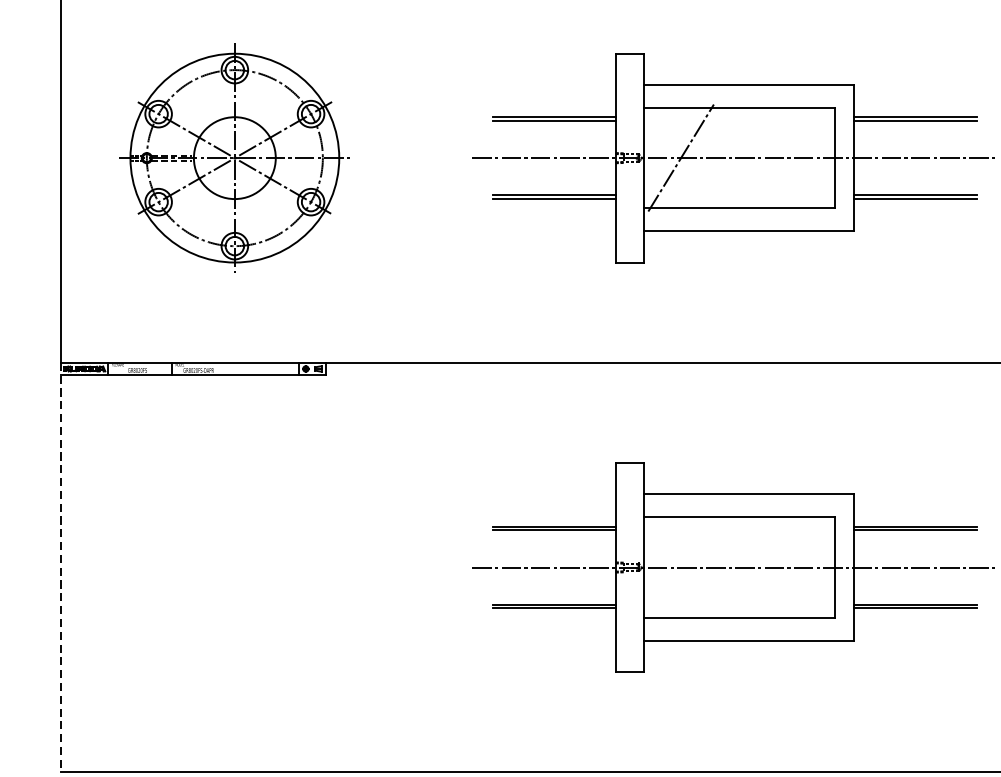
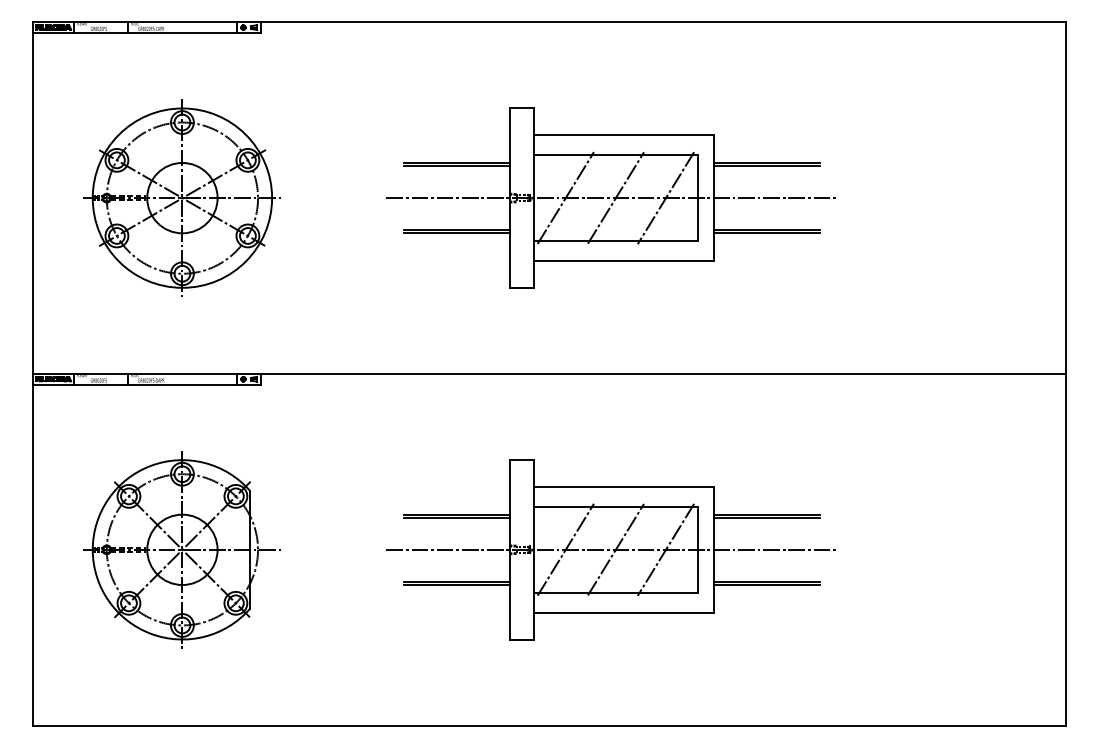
line: (738, 157) -> (615, 197), added
line: (797, 158) -> (665, 198), added
line: (60, 567) -> (32, 549), dashed -> solid
part: (233, 567) -> (181, 549), added
line: (680, 567) -> (565, 549), added
line: (738, 567) -> (615, 549), added
line: (797, 567) -> (665, 549), added

